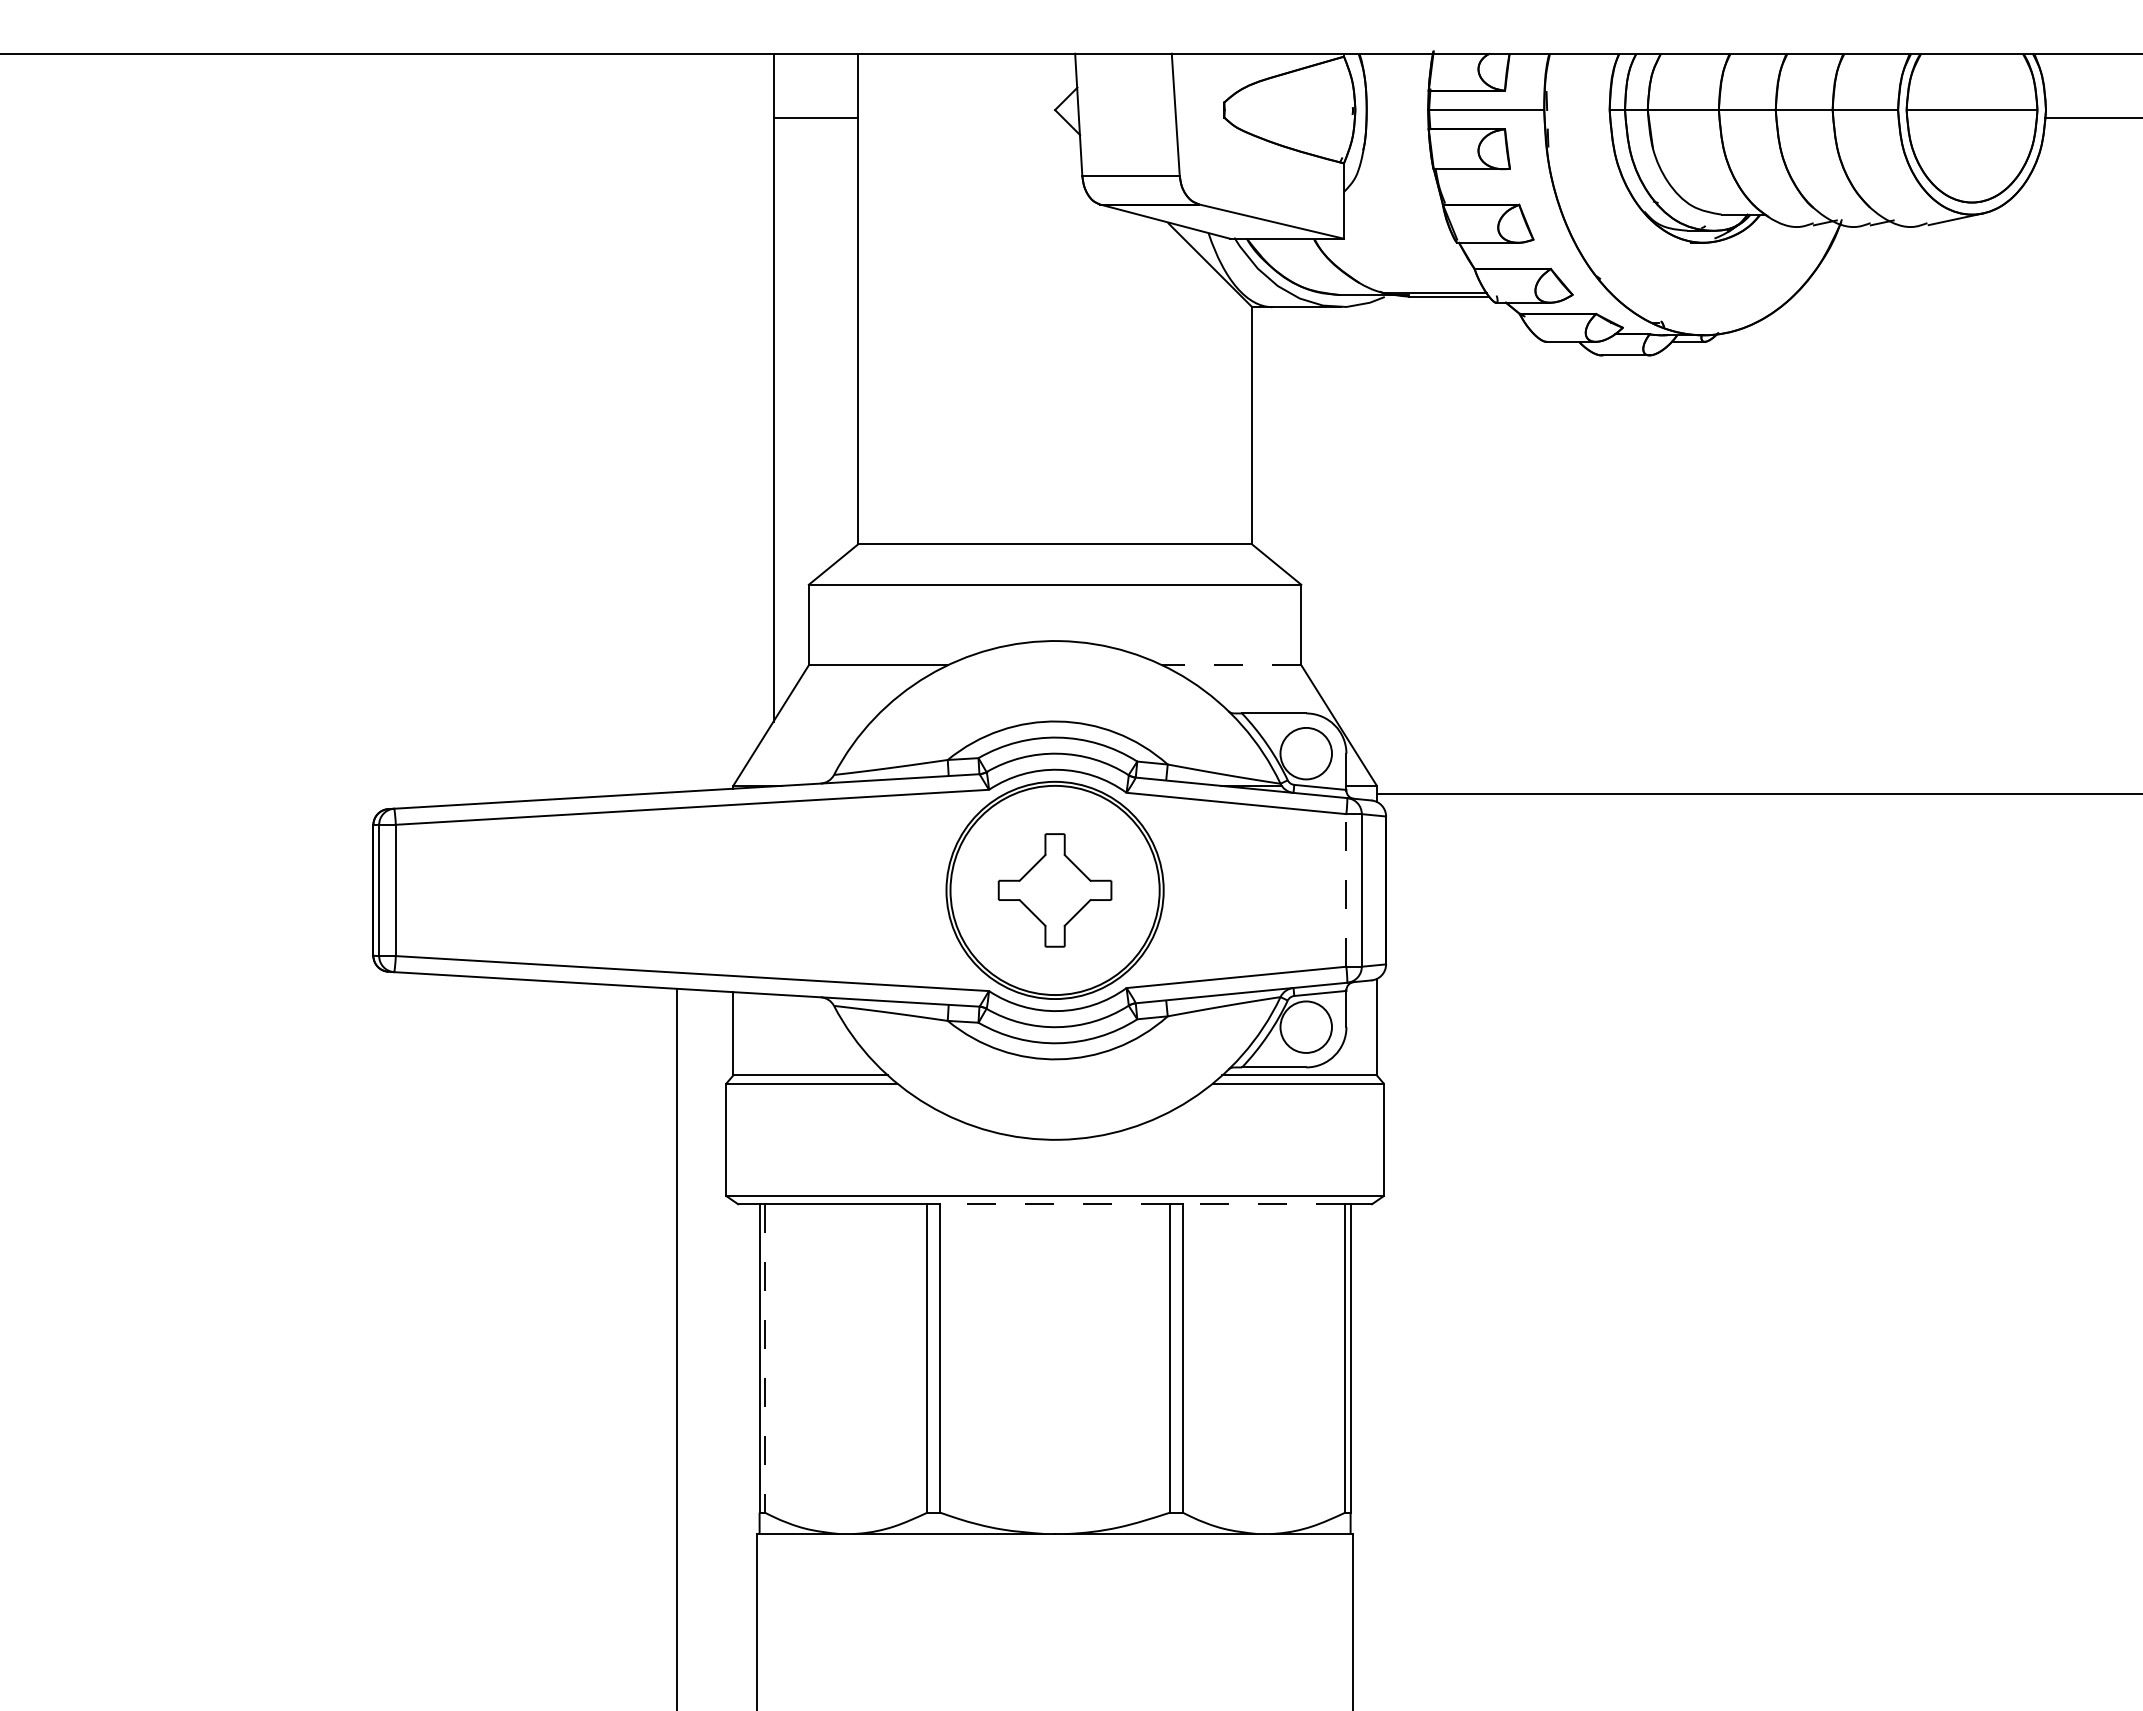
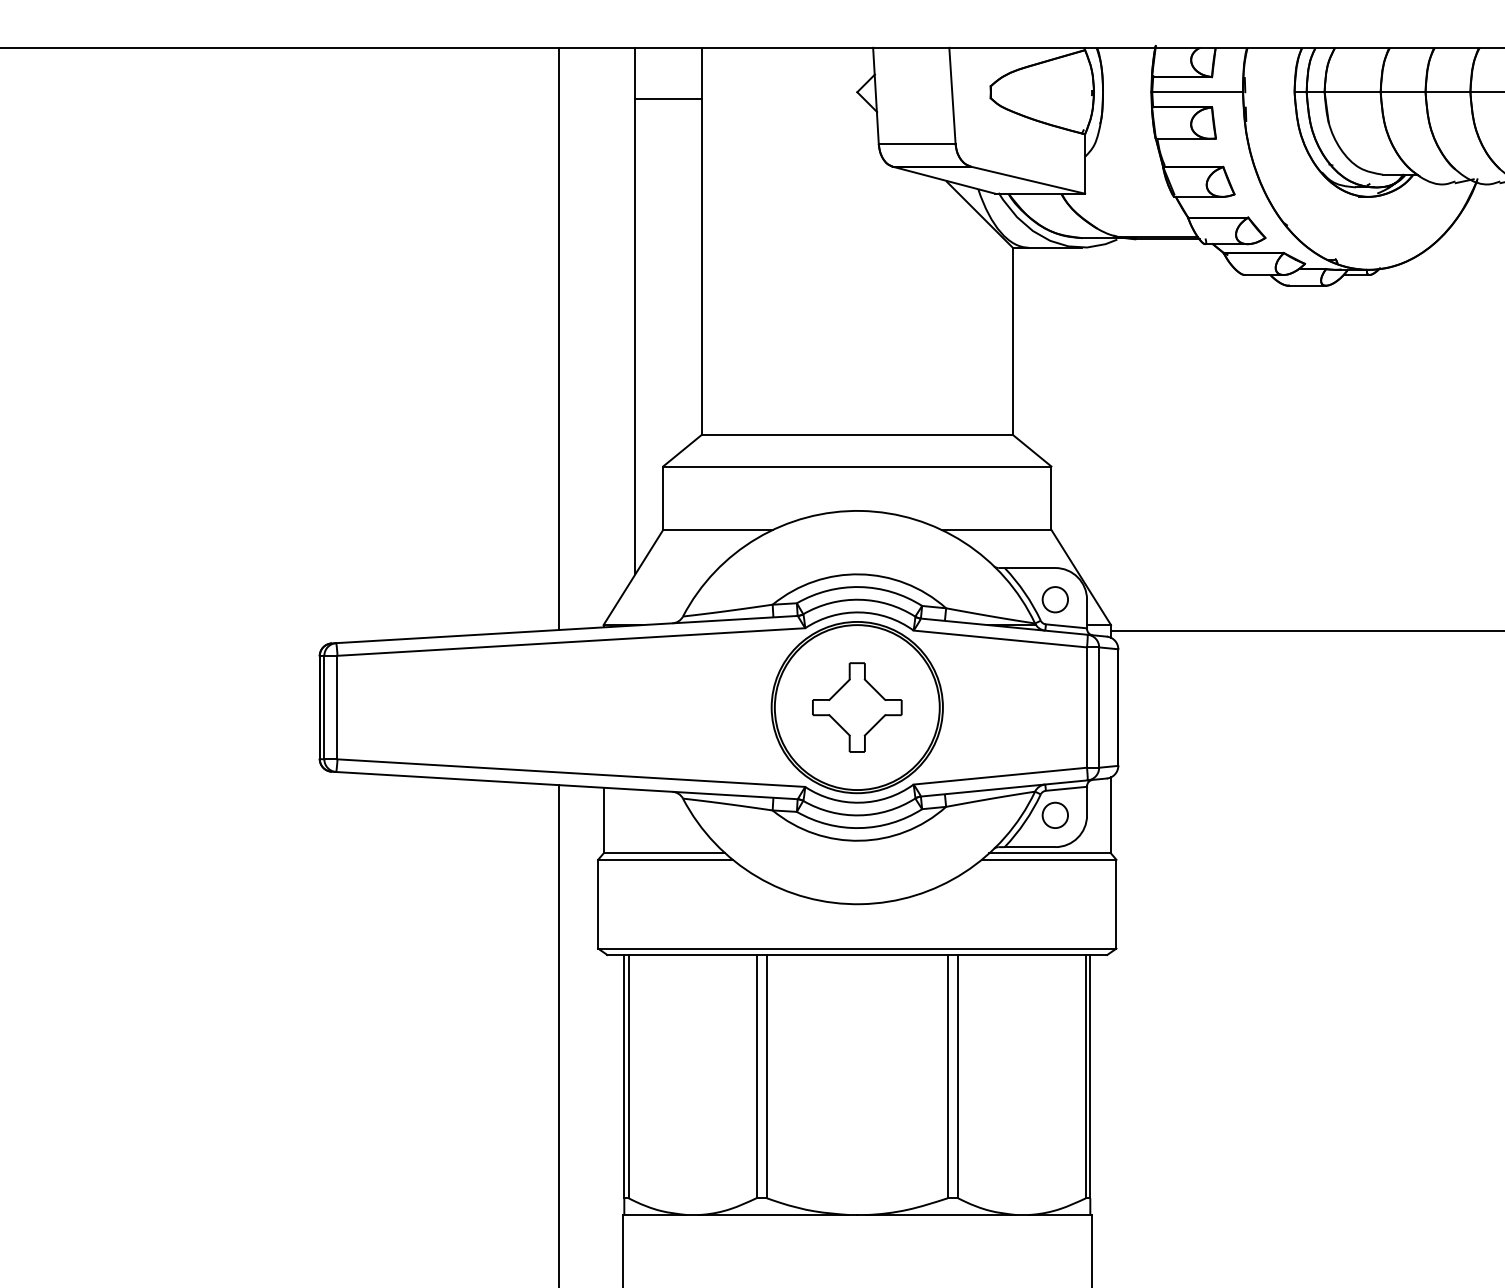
line: (676, 422) -> (558, 338), added
line: (1231, 665) -> (996, 530), dashed -> solid
circle: (1306, 753) -> (1055, 599), size x0.62
line: (1346, 889) -> (1087, 706), dashed -> solid
circle: (1306, 1027) -> (1055, 815), size x0.62
line: (1055, 1204) -> (857, 955), dashed -> solid
line: (1263, 1204) -> (1021, 955), dashed -> solid
line: (765, 1358) -> (628, 1076), dashed -> solid

